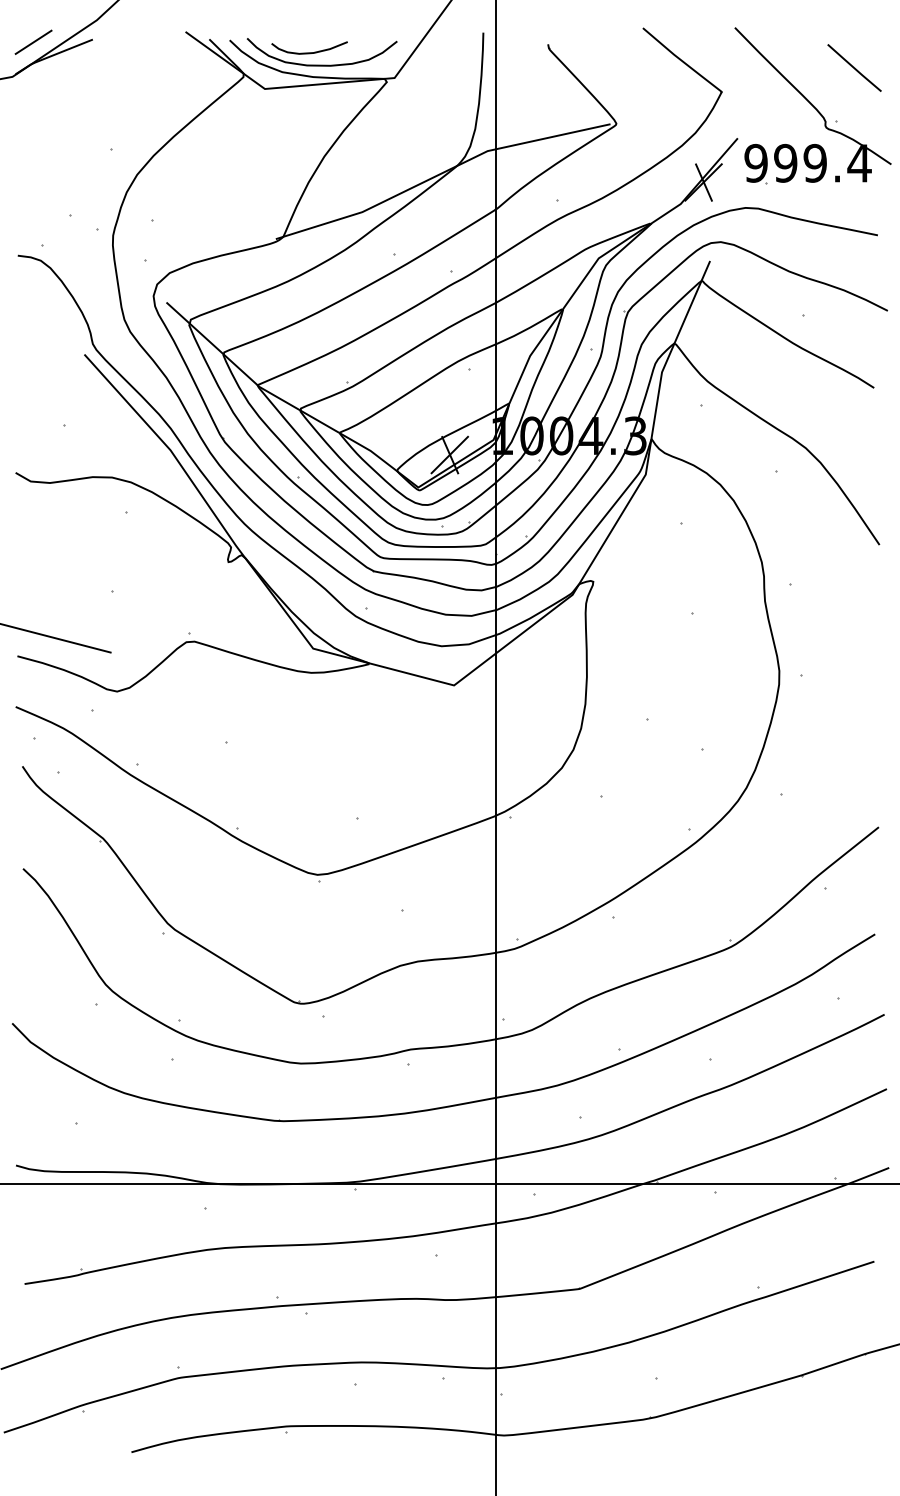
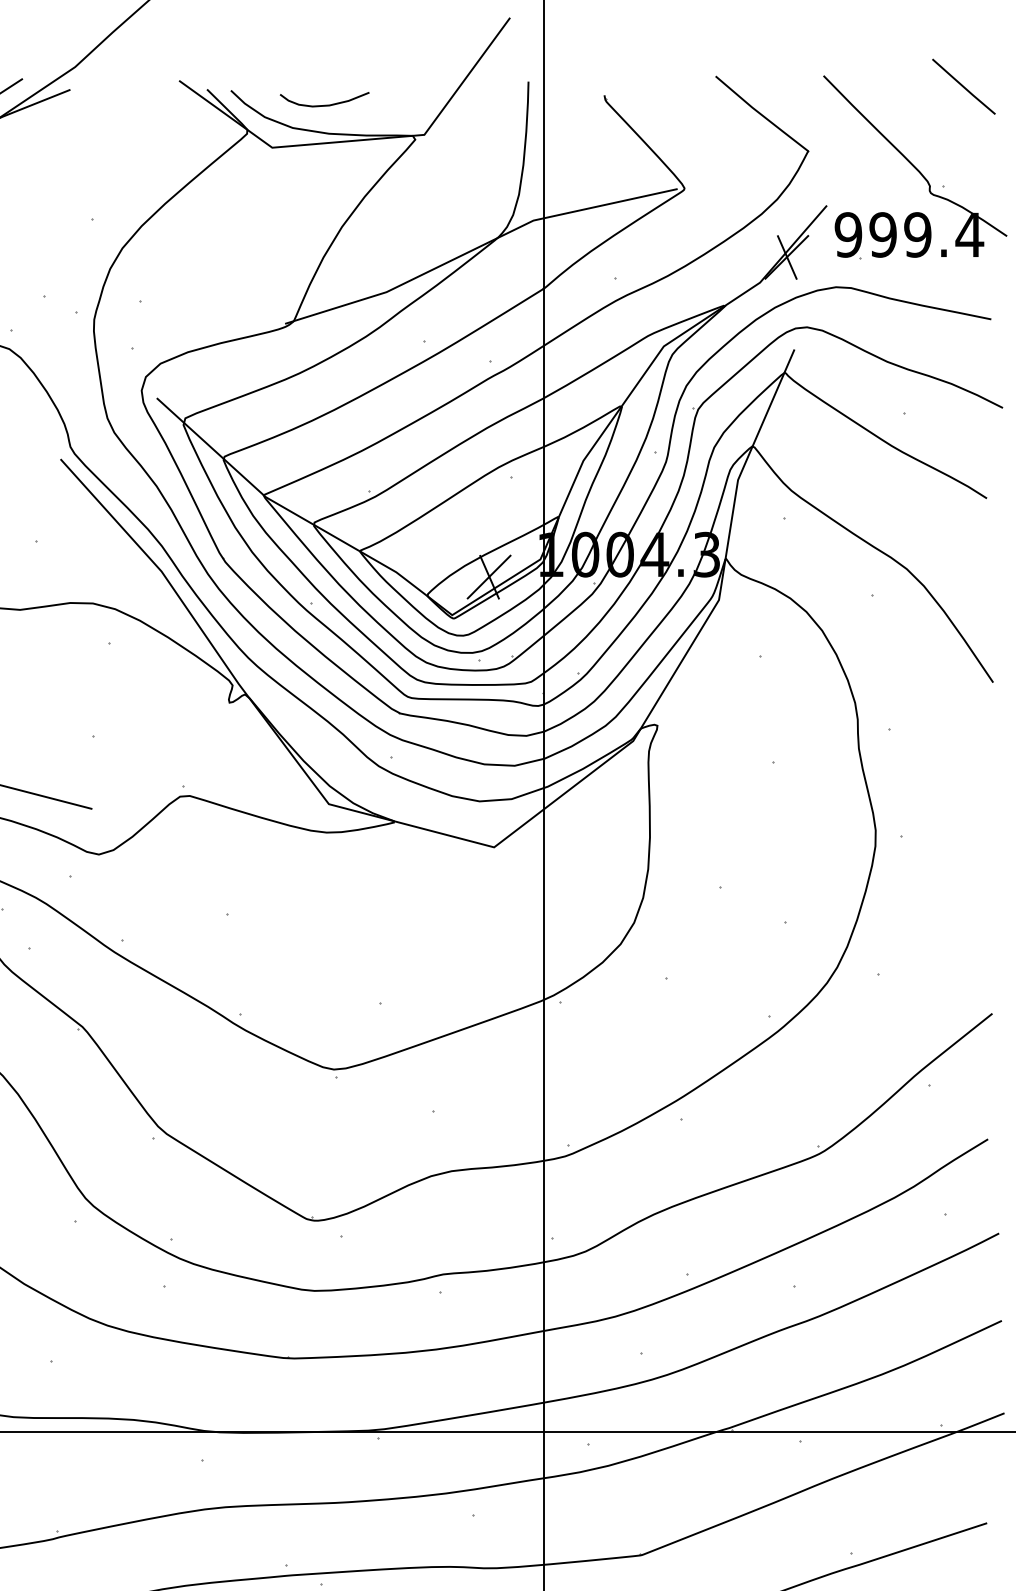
curve: (321, 64) -> (338, 118), removed
line: (854, 67) -> (963, 86), moved

